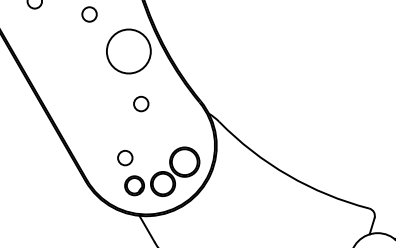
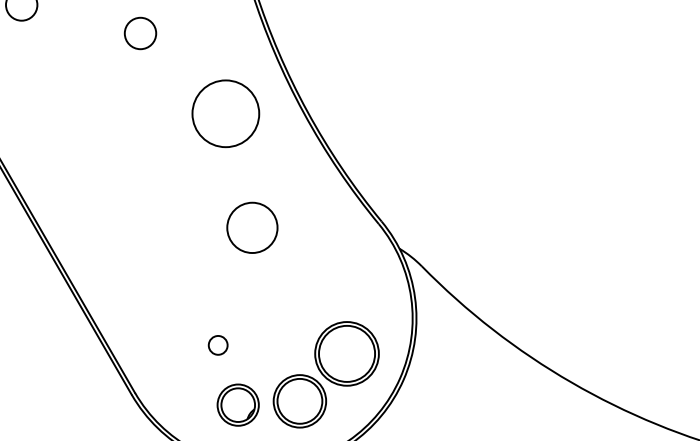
circle: (128, 51) -> (224, 113), size x0.7
circle: (141, 103) -> (253, 226), size x1.6
circle: (125, 158) -> (218, 345), size x0.6

